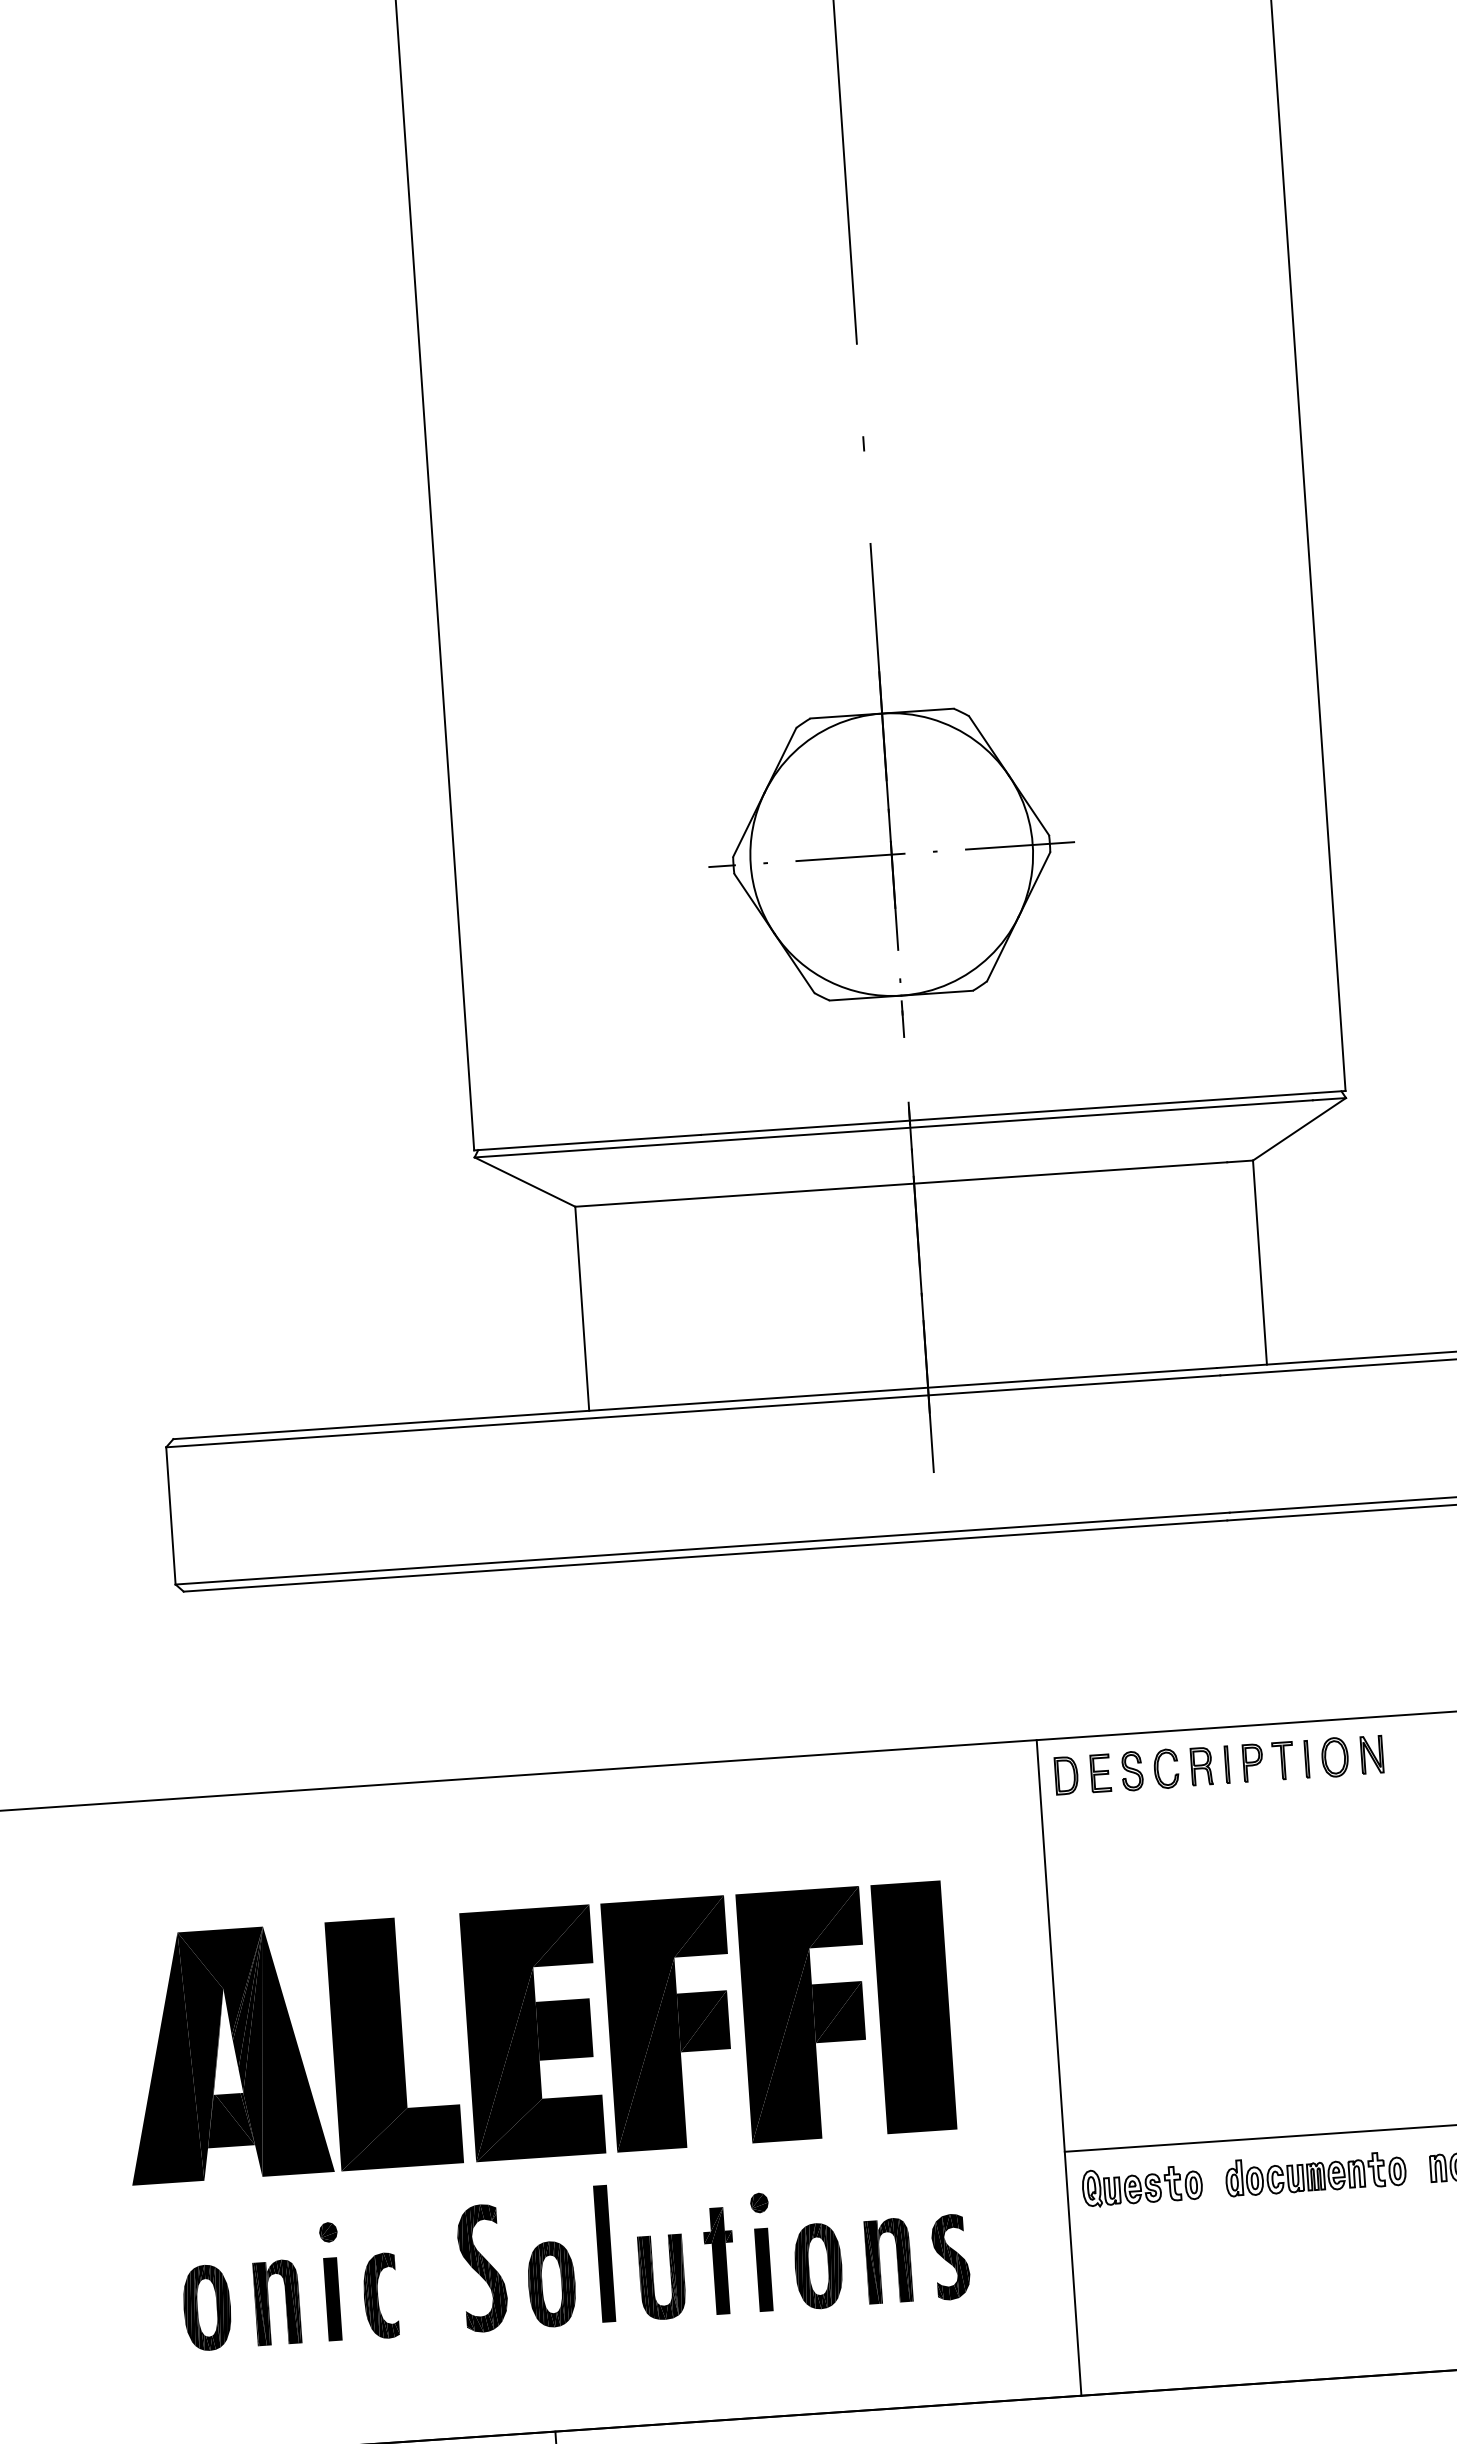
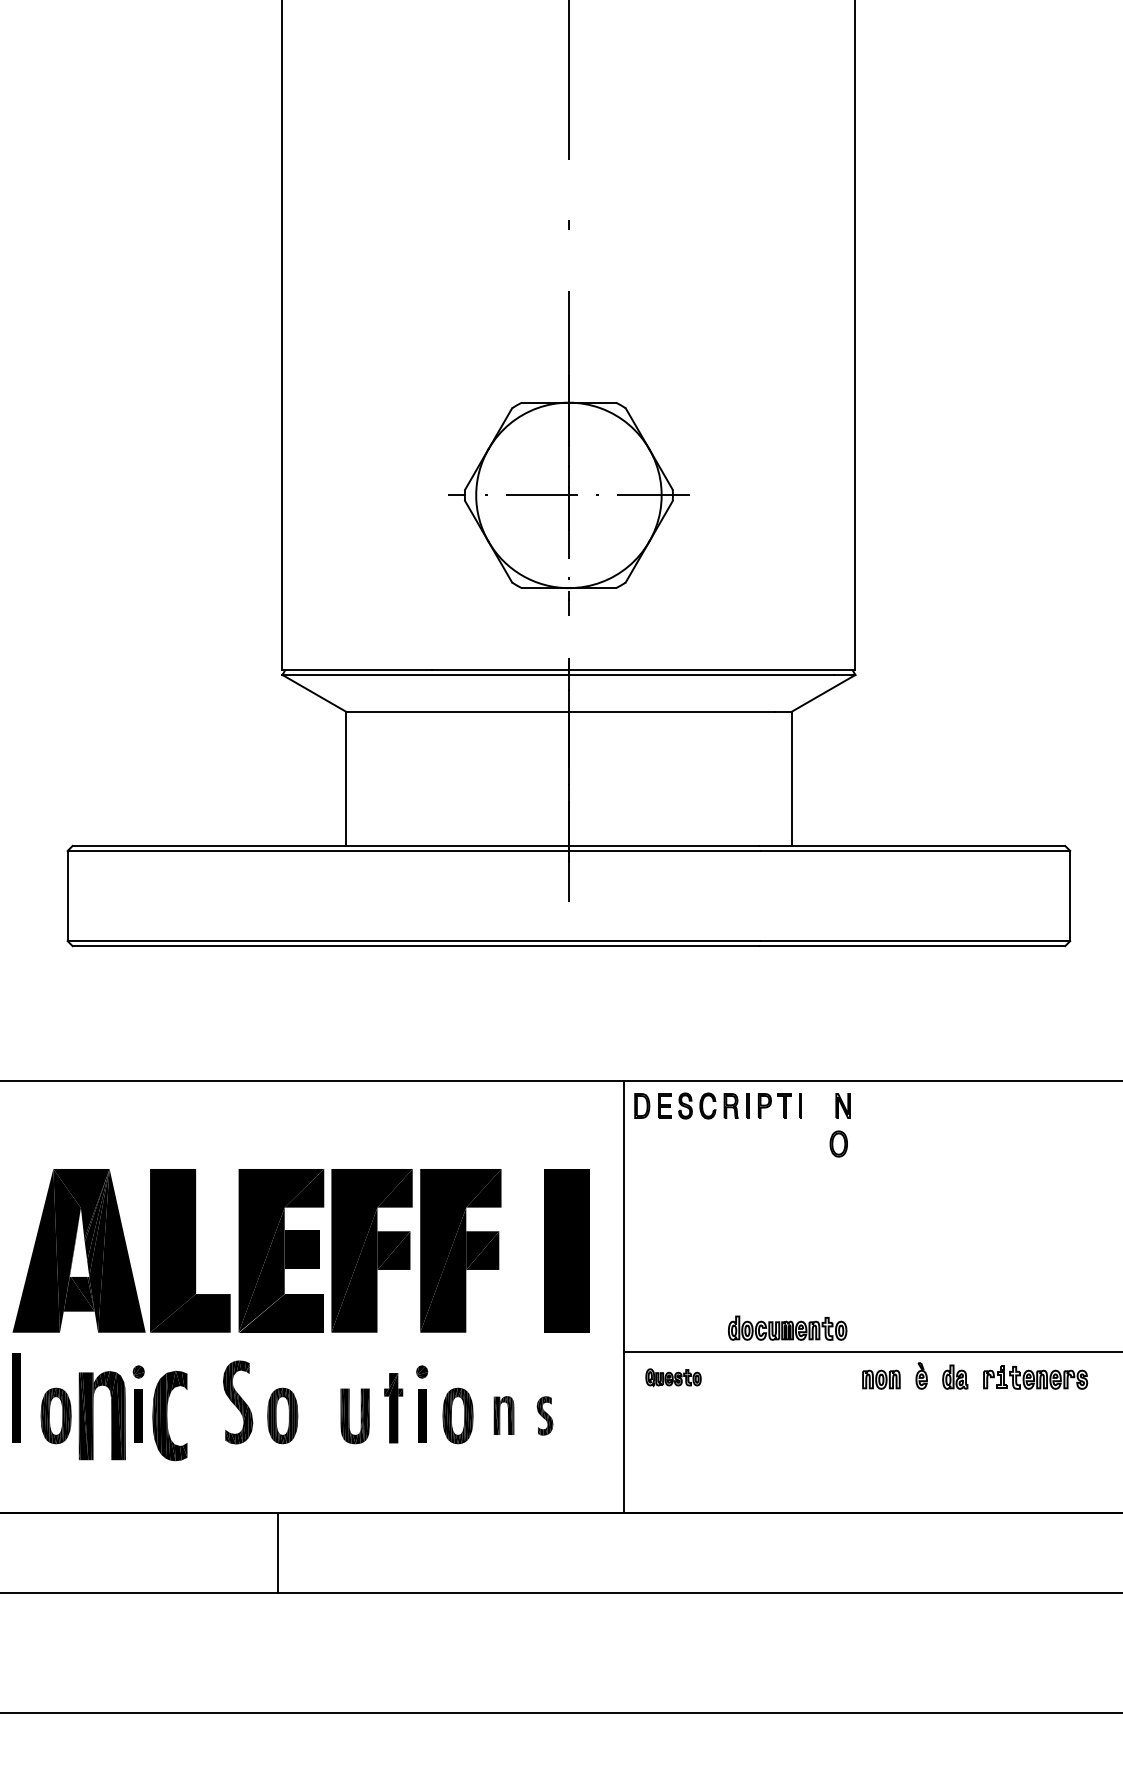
part: (1334, 1756) -> (838, 1143), moved
part: (913, 2006) -> (566, 1250), moved
part: (1315, 2171) -> (787, 1327), moved
part: (1142, 2185) -> (673, 1377), size x0.7
part: (604, 2252) -> (16, 1397), moved
part: (949, 2256) -> (544, 1415), size x0.7
part: (887, 2260) -> (503, 1415), size x0.7
part: (381, 2295) -> (170, 1415), size x1.6
part: (276, 2302) -> (101, 1415), size x1.6

